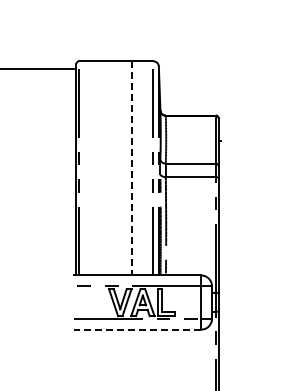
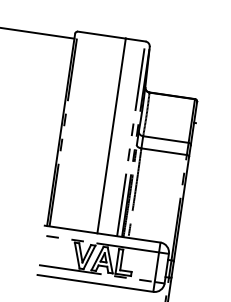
line: (131, 168) -> (111, 136), dashed -> solid
line: (137, 329) -> (95, 283), dashed -> solid

